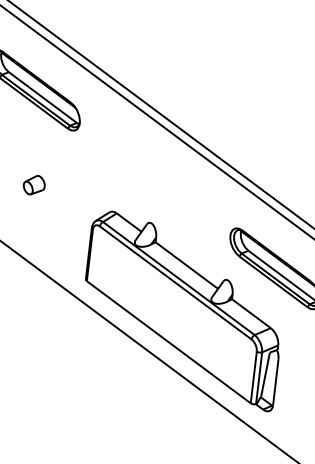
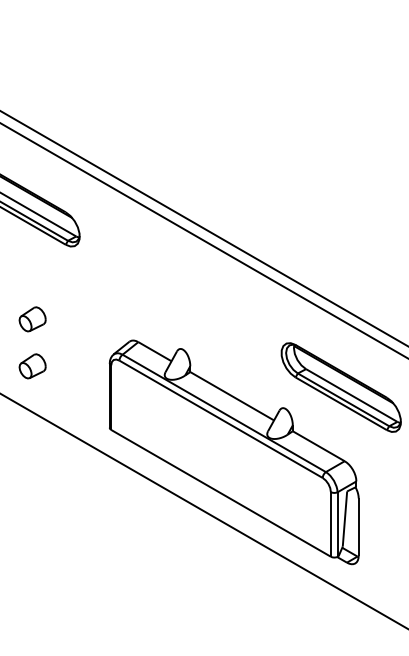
part: (29, 222) -> (32, 366), added

